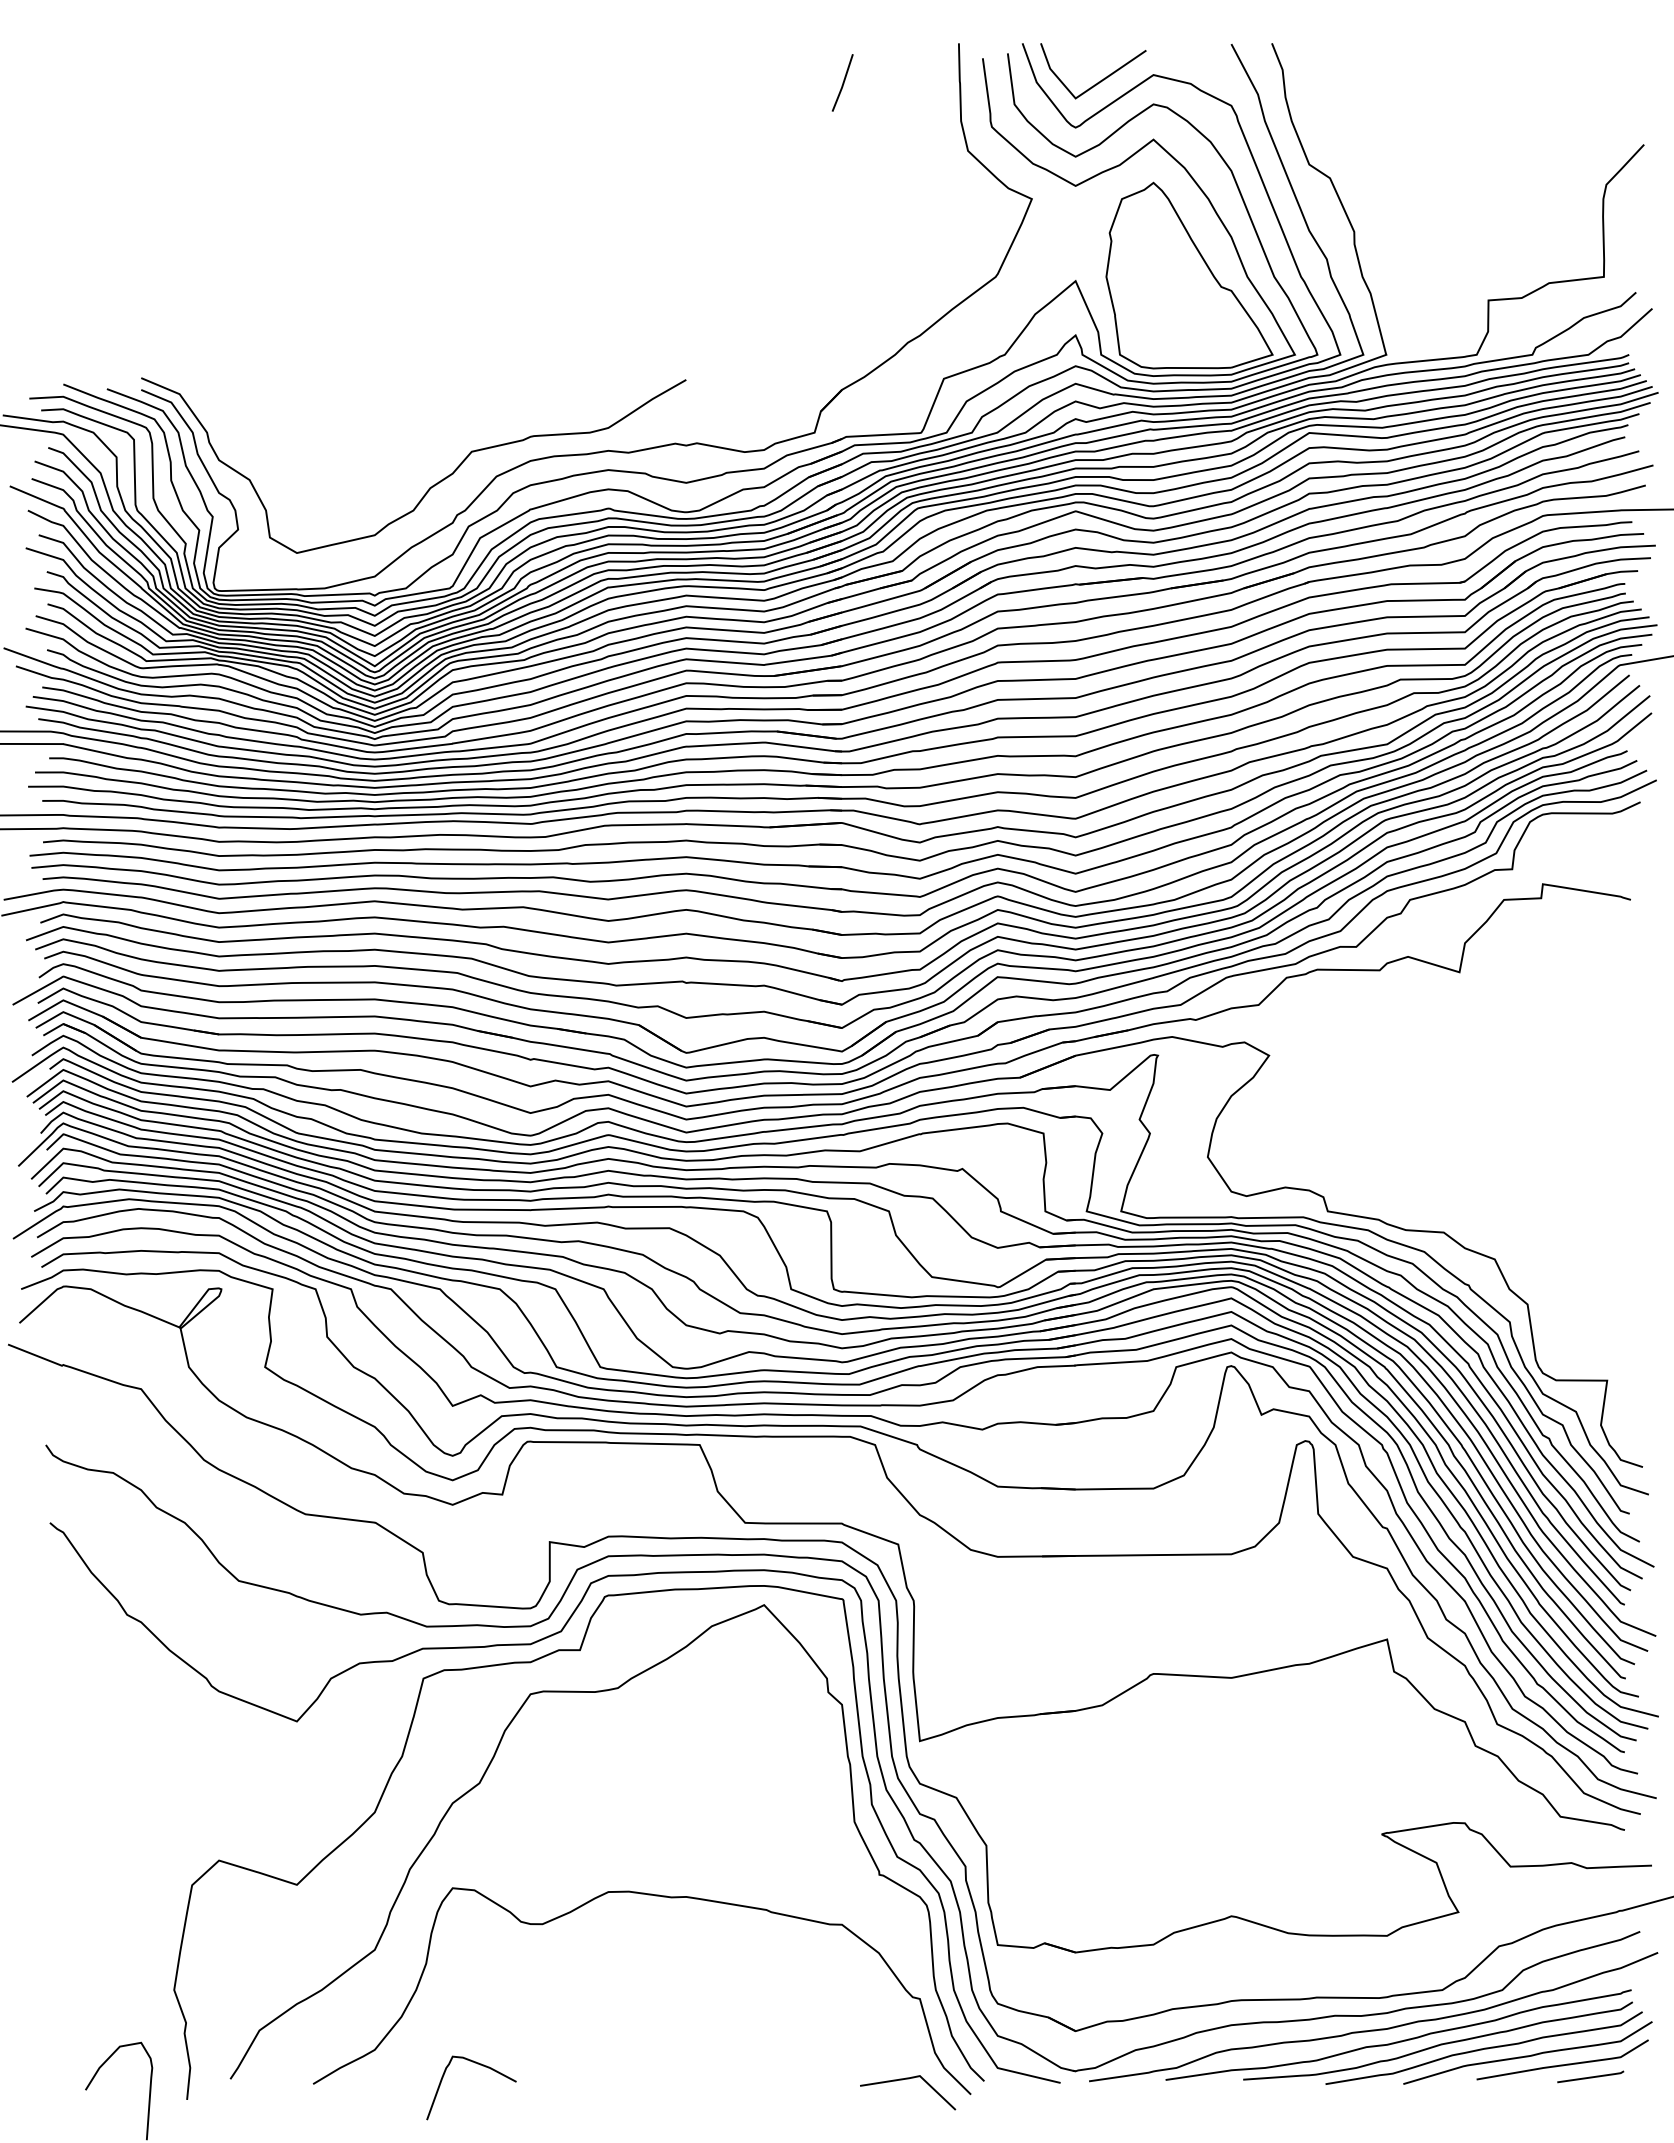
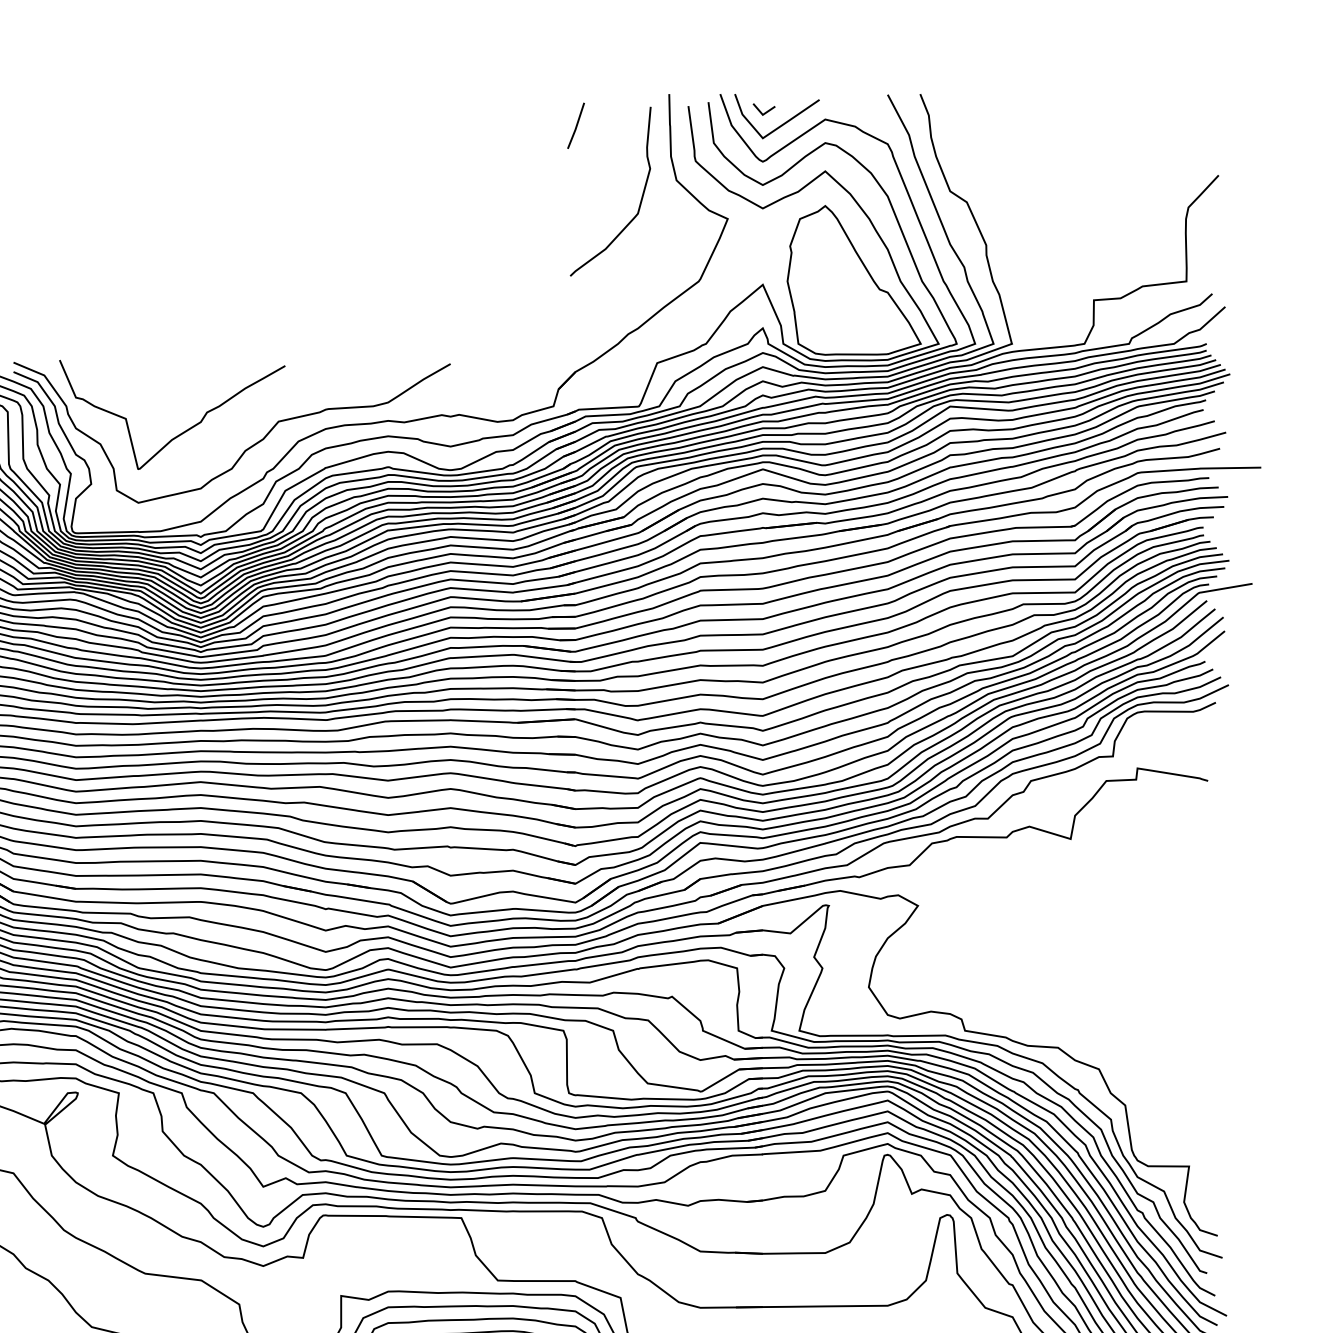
line: (1080, 64) -> (766, 111), added
curve: (923, 174) -> (640, 199), added
curve: (354, 463) -> (184, 431), added

